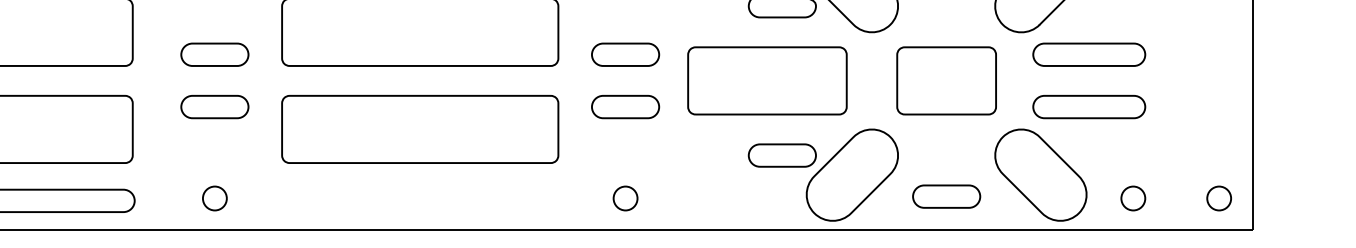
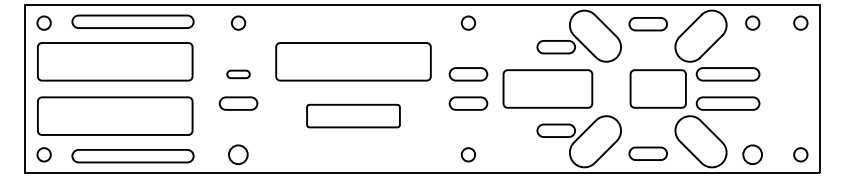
part: (214, 55) -> (238, 74), size x0.6
part: (945, 80) -> (657, 88), moved
part: (420, 128) -> (353, 115), size x0.6
circle: (214, 197) -> (238, 154), size x1.4
circle: (1132, 197) -> (752, 154), size x1.4

